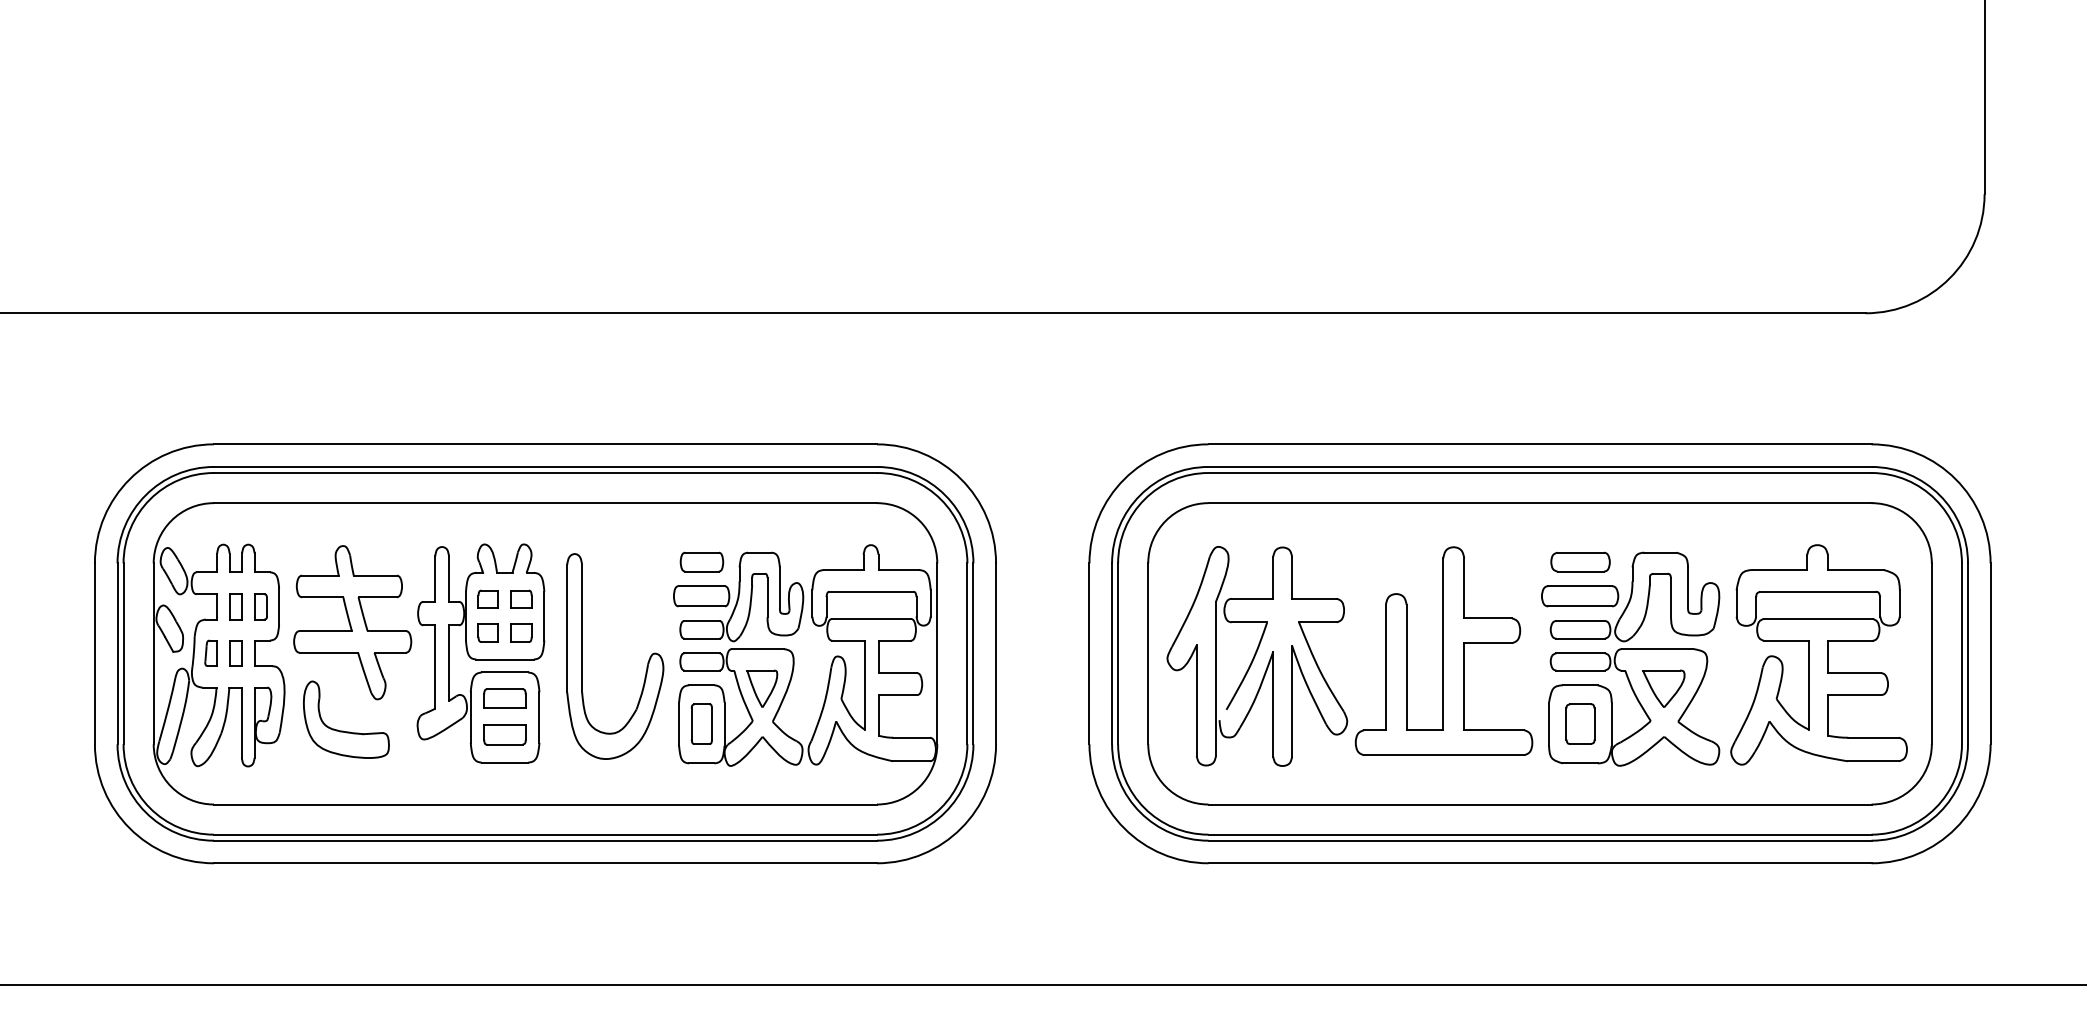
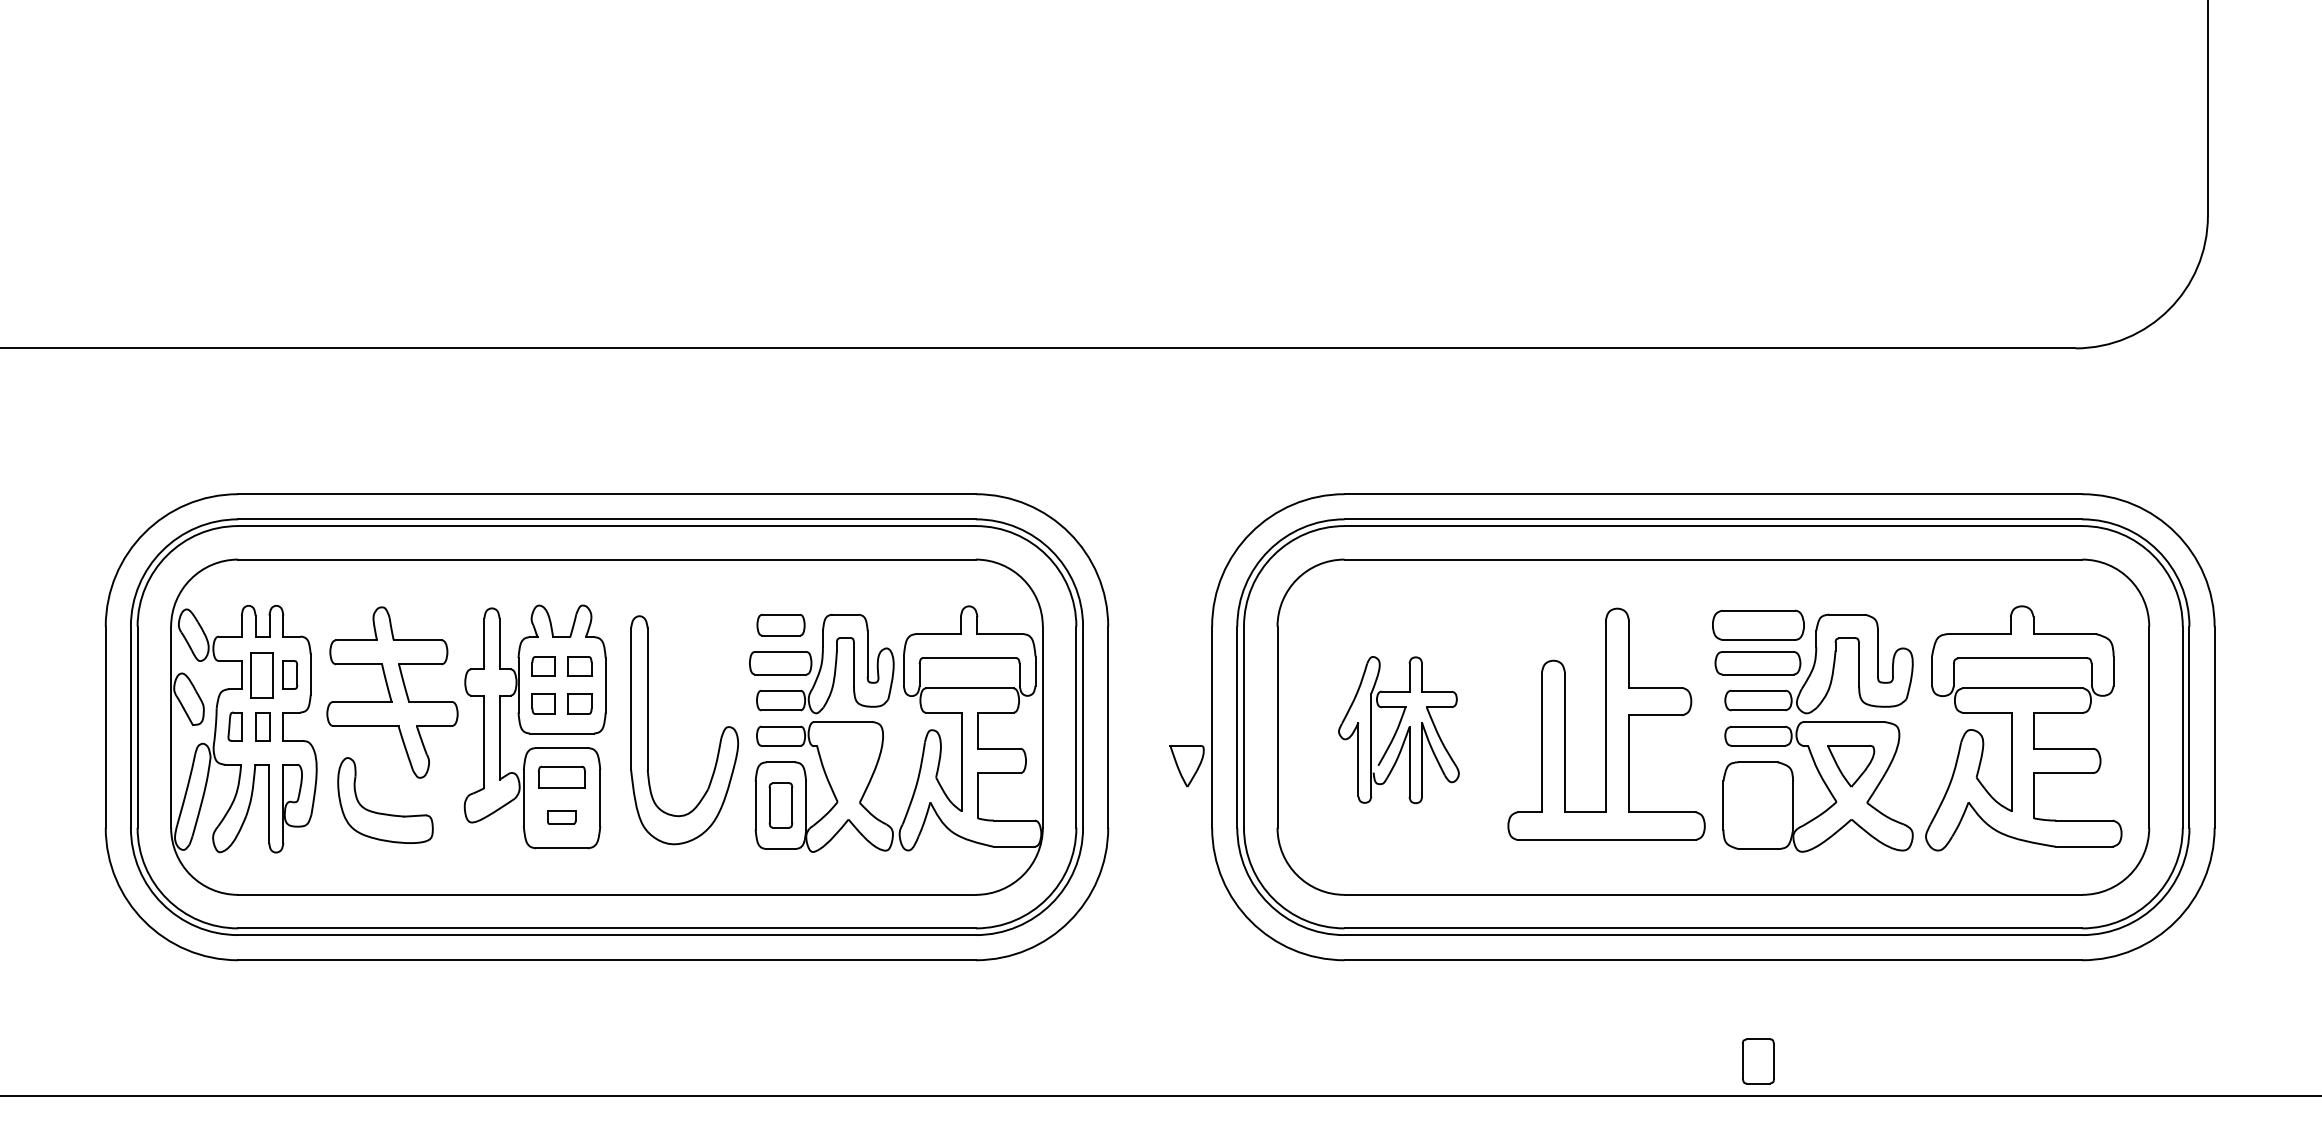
part: (1580, 561) -> (1758, 624), size x1.4
part: (235, 606) -> (262, 674), size x1.6
part: (1256, 655) -> (1398, 729), size x0.6
part: (761, 689) -> (1186, 766), moved
part: (1579, 724) -> (1757, 1061), moved
part: (504, 734) -> (561, 817), size x0.6

